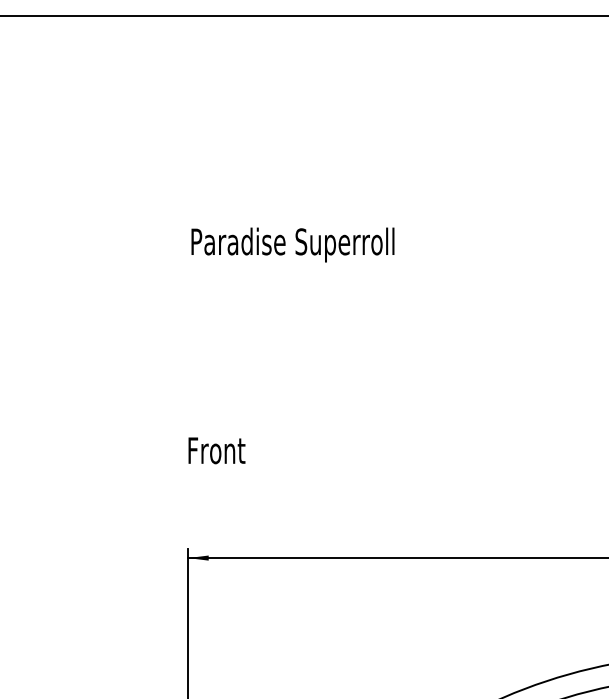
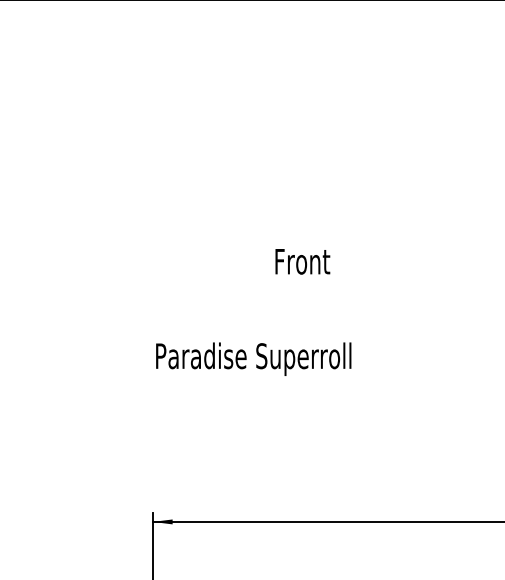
text: (292, 244) -> (253, 358), moved
text: (216, 450) -> (302, 261), moved

